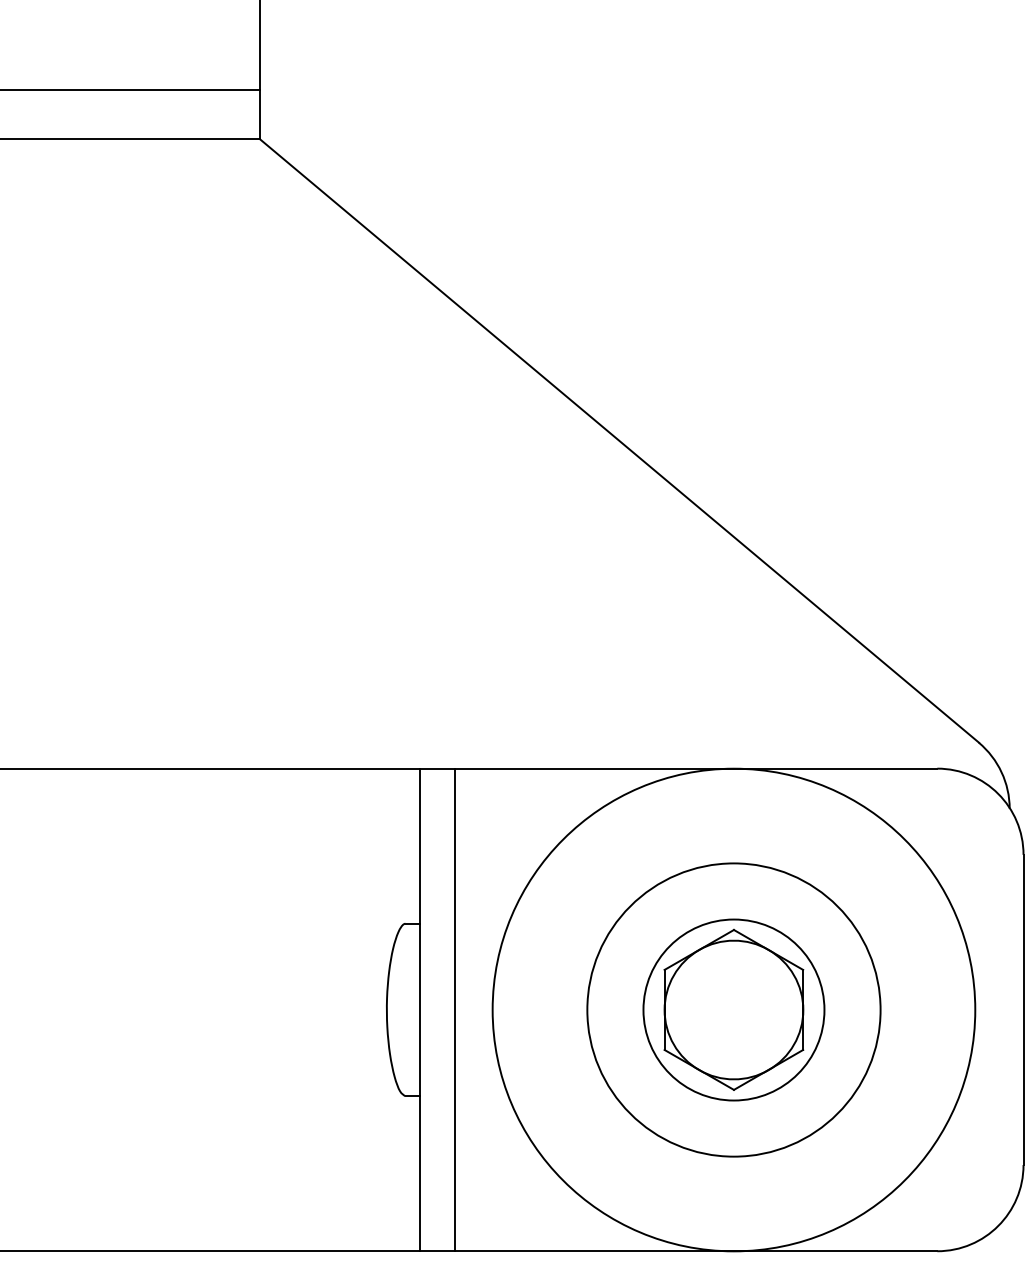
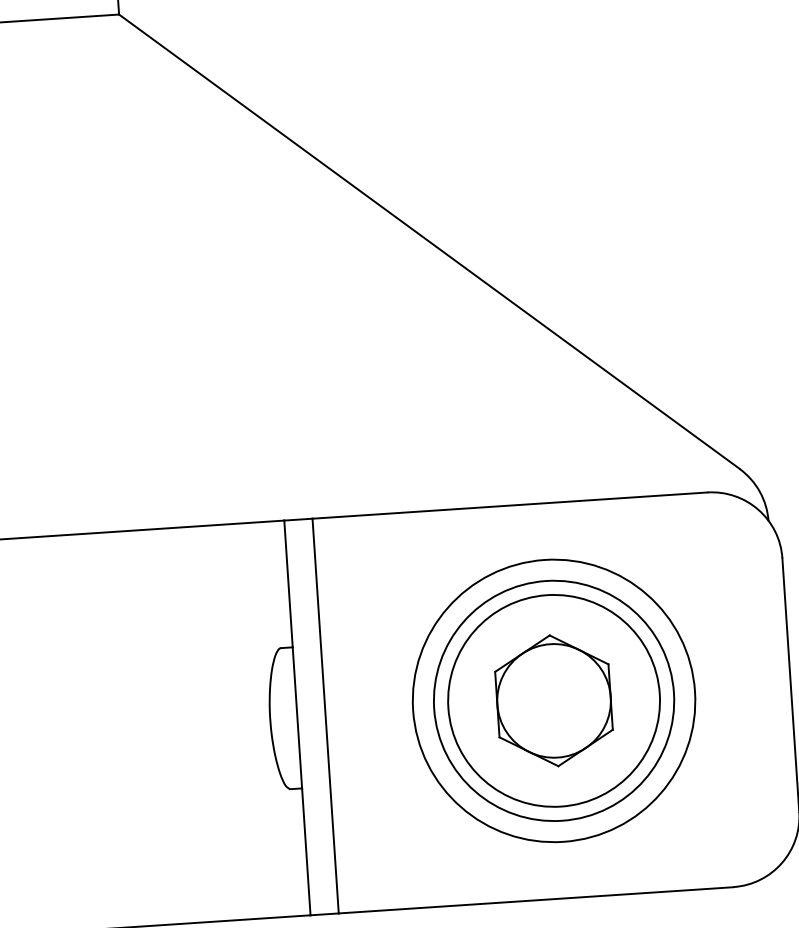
circle: (733, 1009) -> (553, 700), size x0.71
circle: (733, 1009) -> (553, 700), size x1.43

